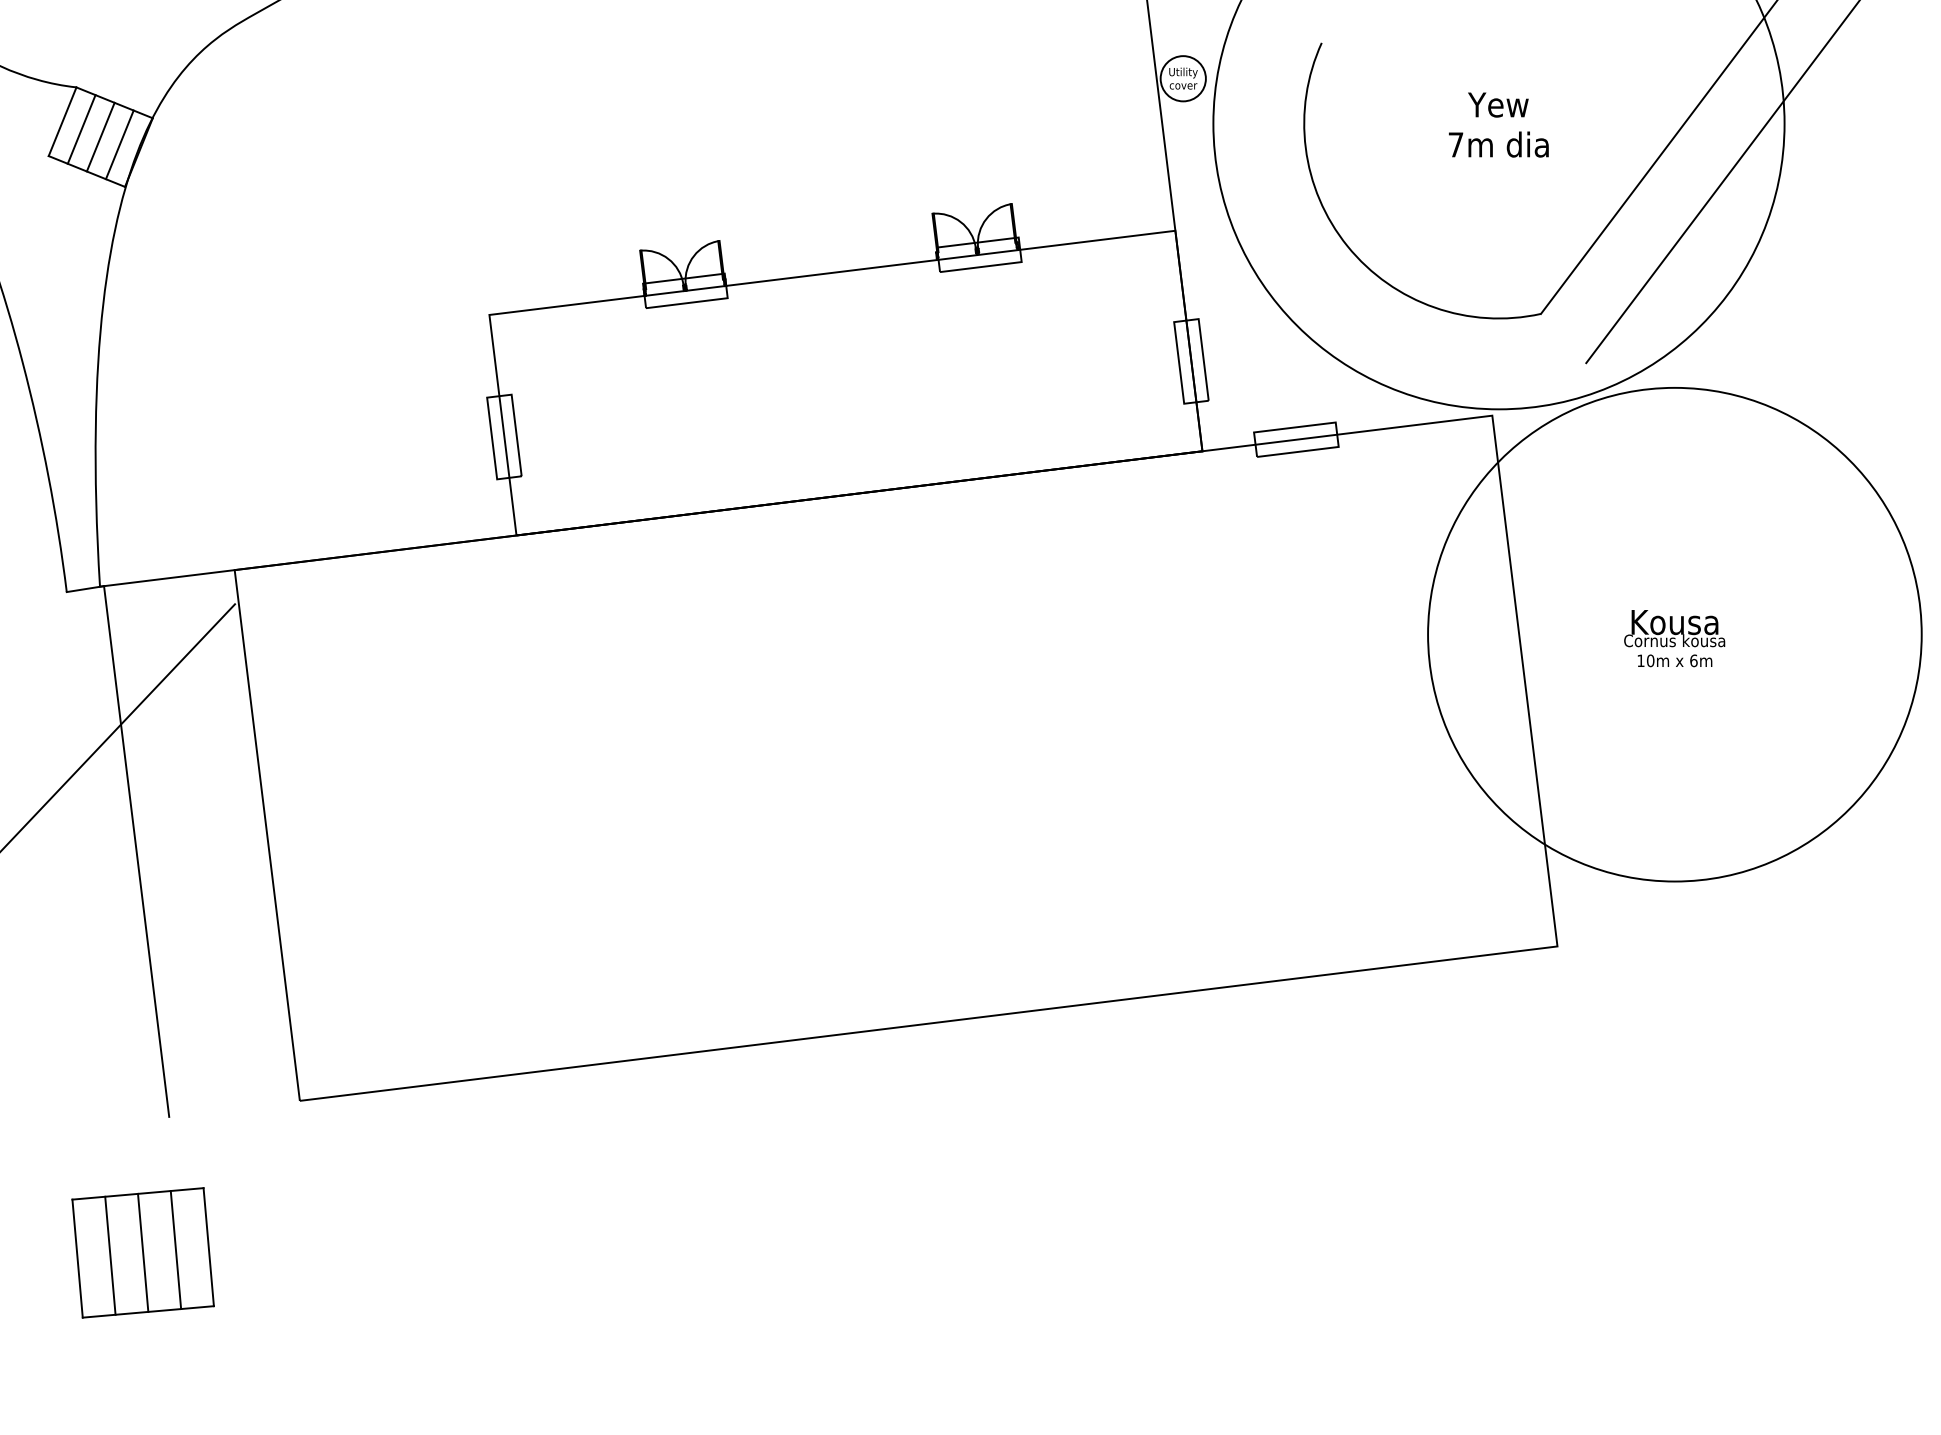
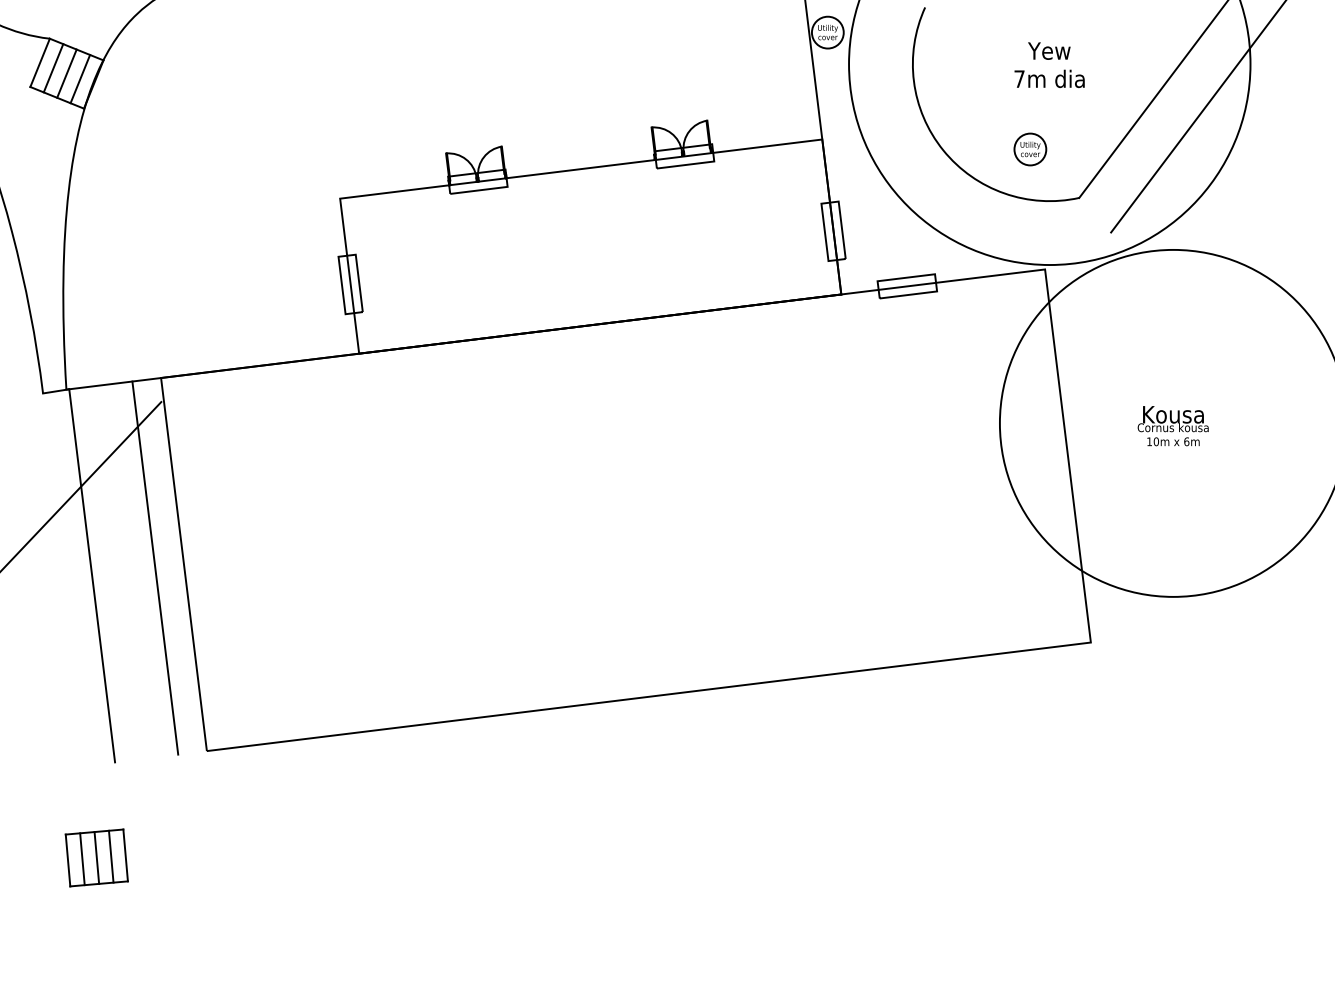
part: (1470, 244) -> (1029, 149), added
line: (226, 840) -> (155, 568), added
part: (143, 1252) -> (96, 857), size x0.62

